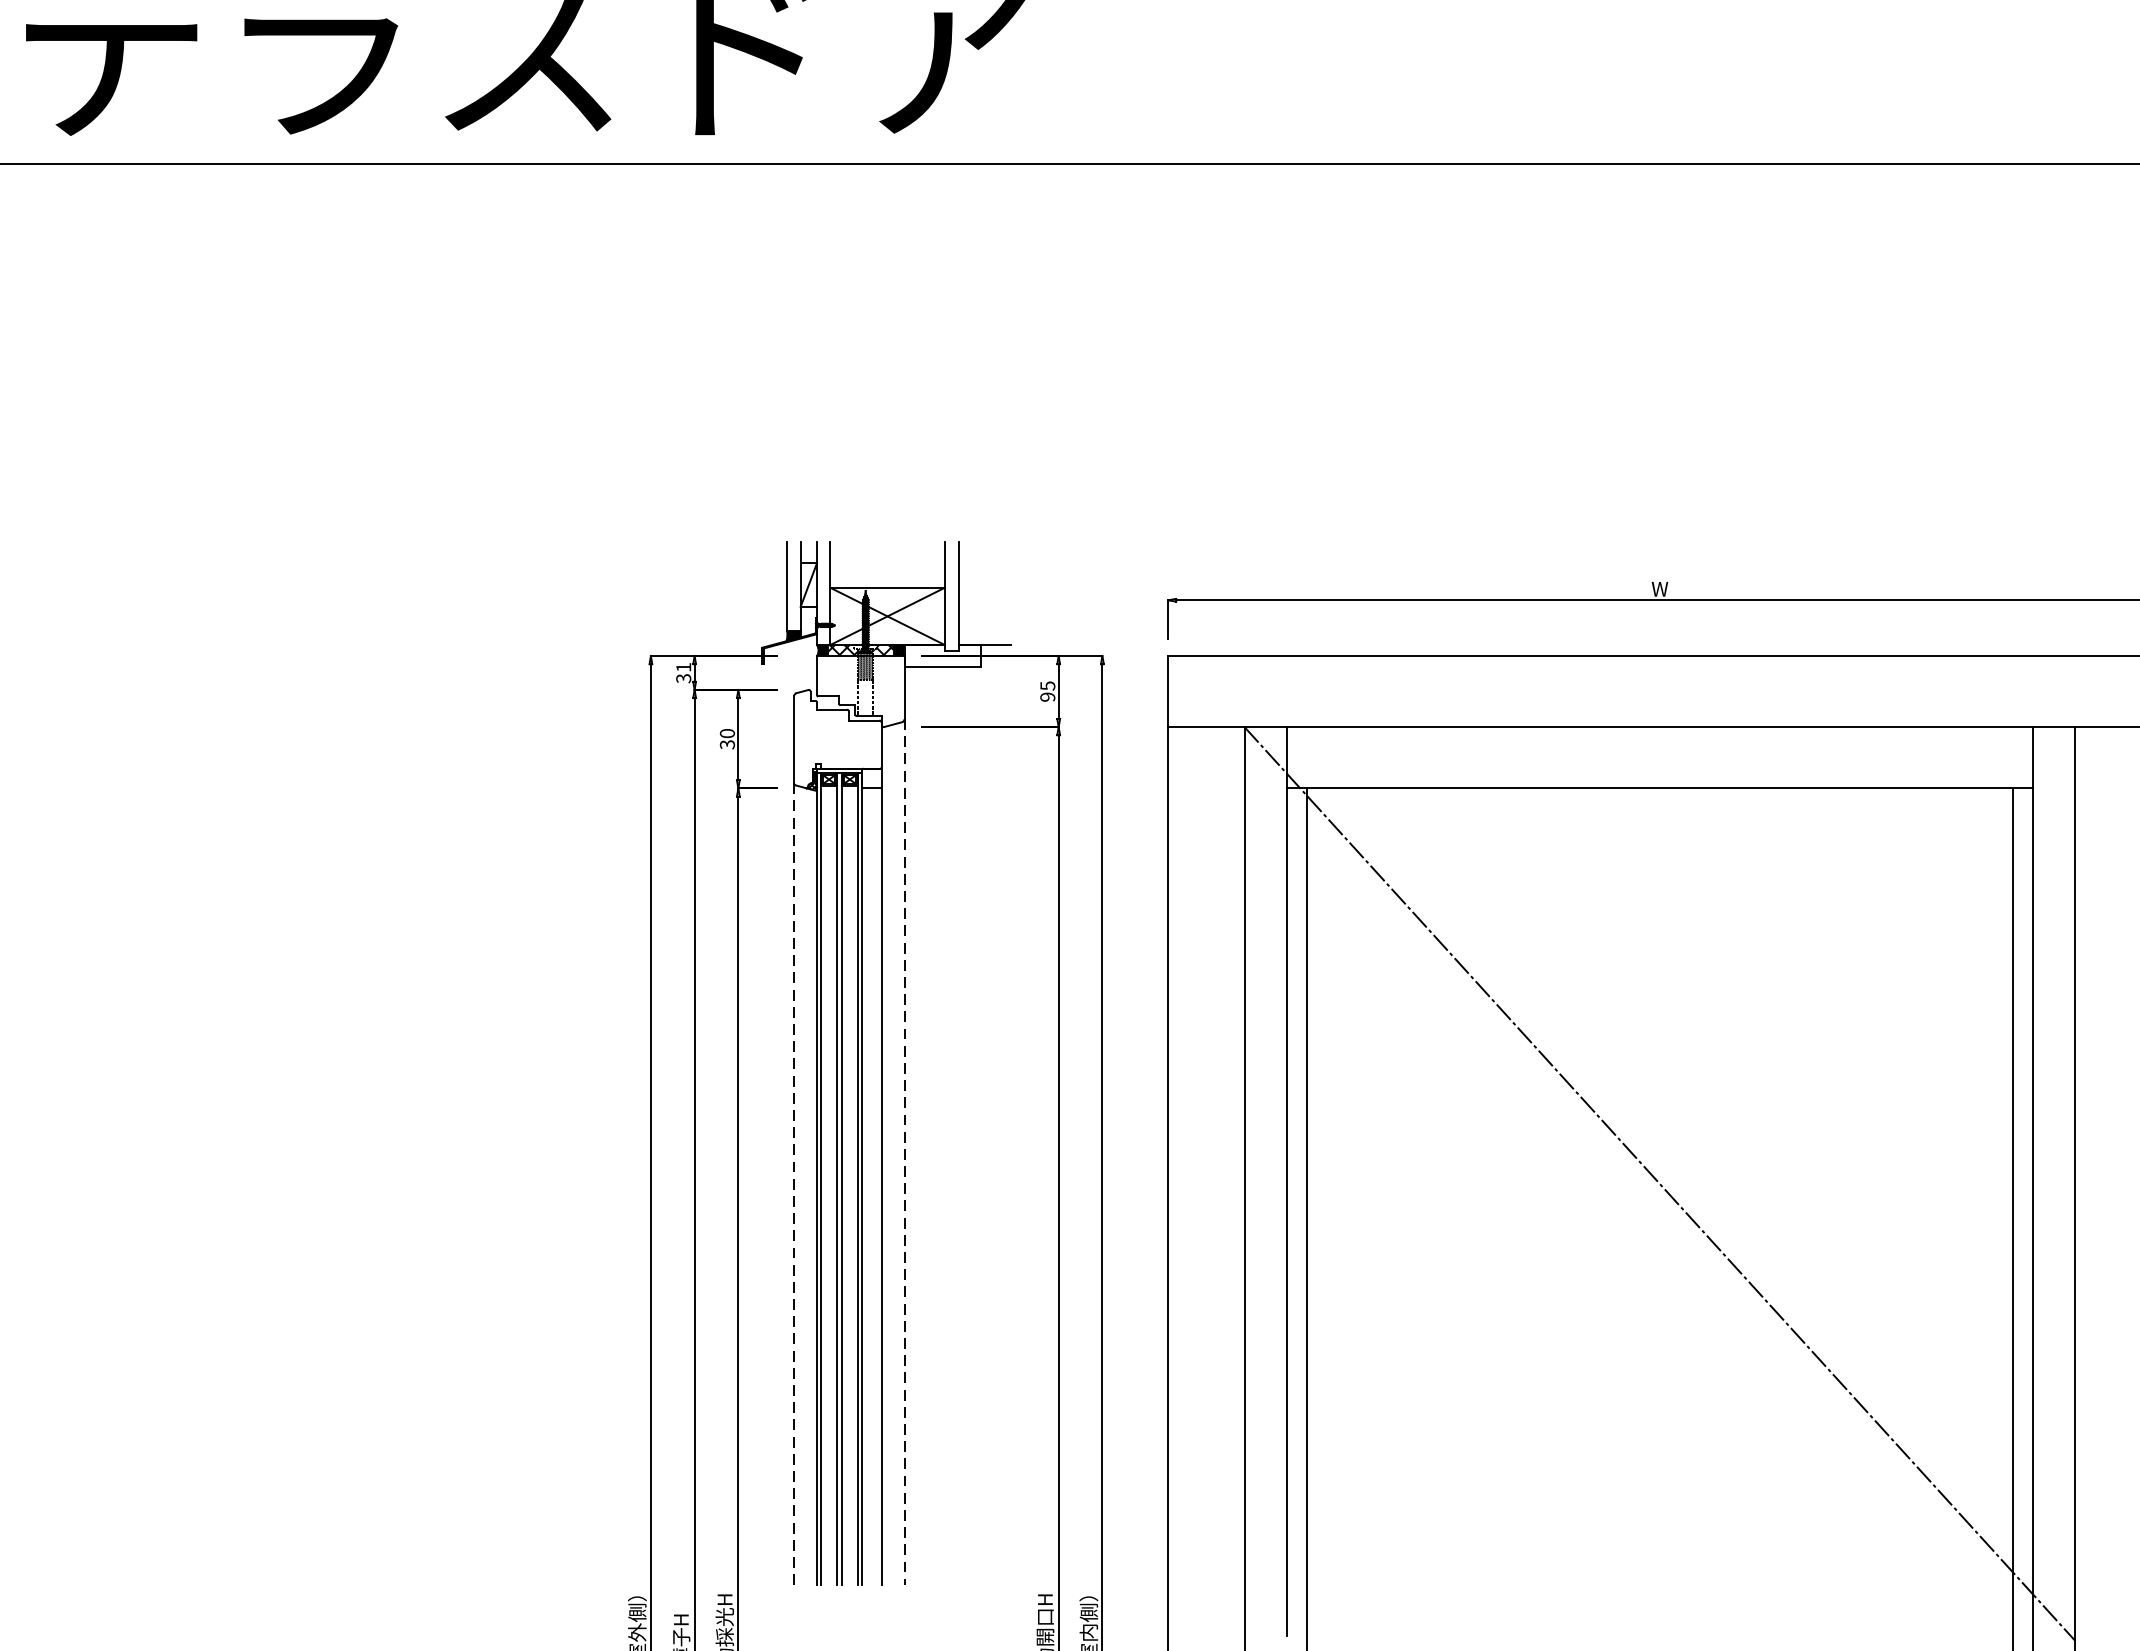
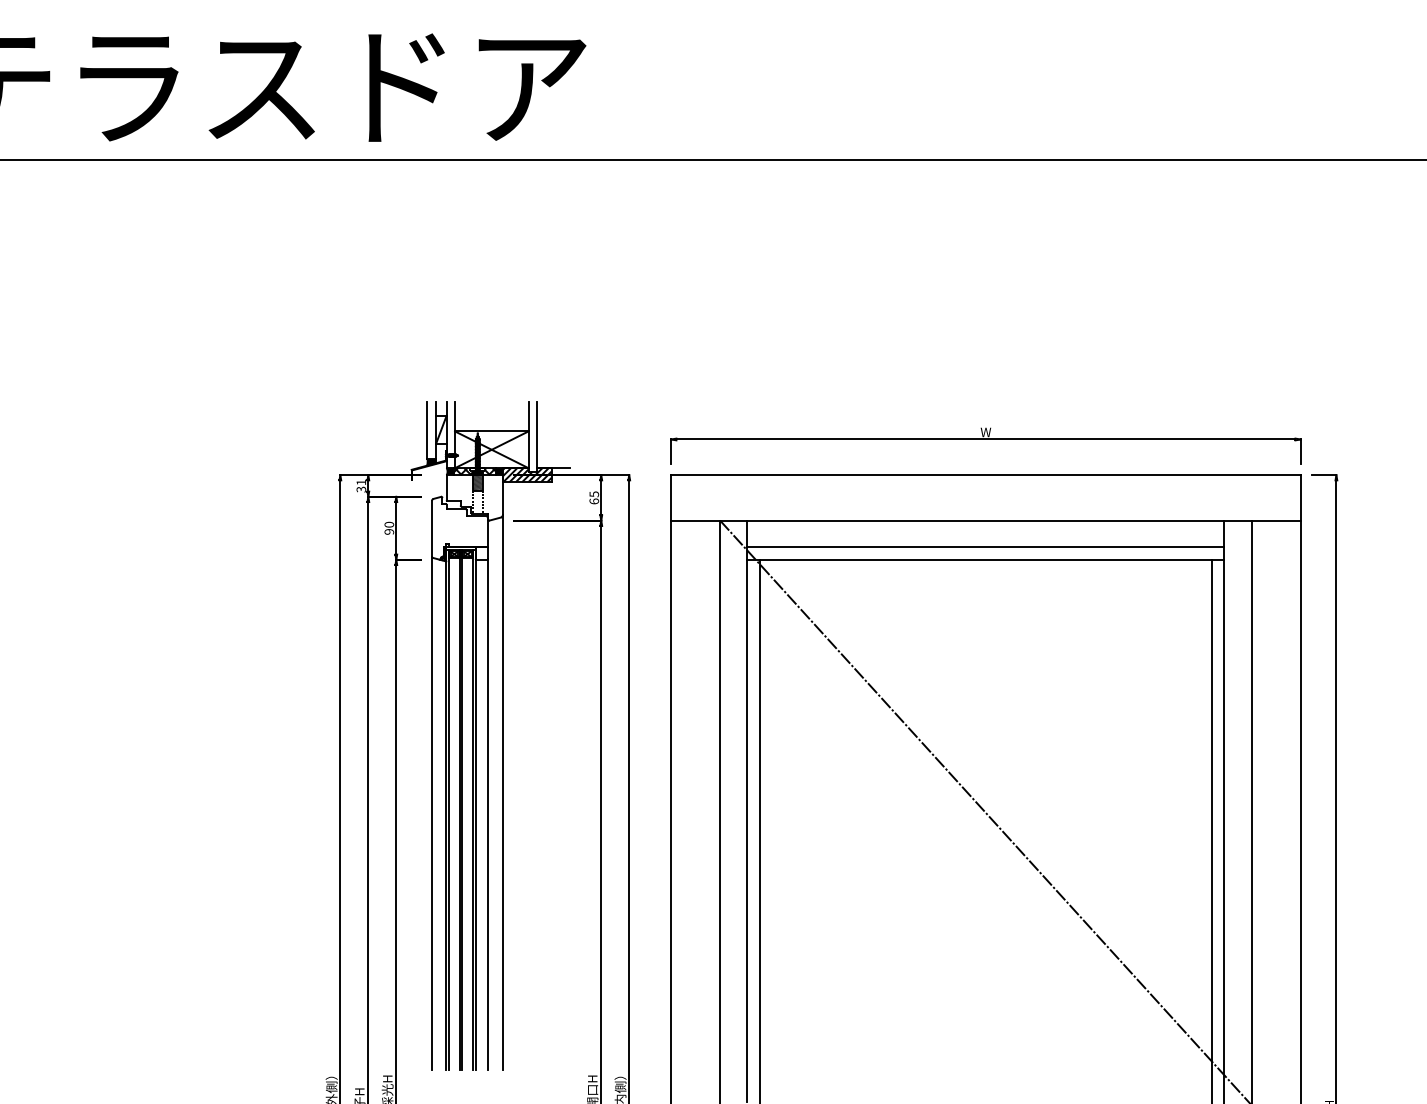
hatch: (941, 656) -> (526, 475), added
text: (1048, 697) -> (594, 501), 95 -> 65
text: (727, 744) -> (389, 531), 30 -> 90
line: (1659, 769) -> (985, 547), added
line: (904, 1153) -> (502, 793), dashed -> solid
line: (793, 1184) -> (431, 813), dashed -> solid

